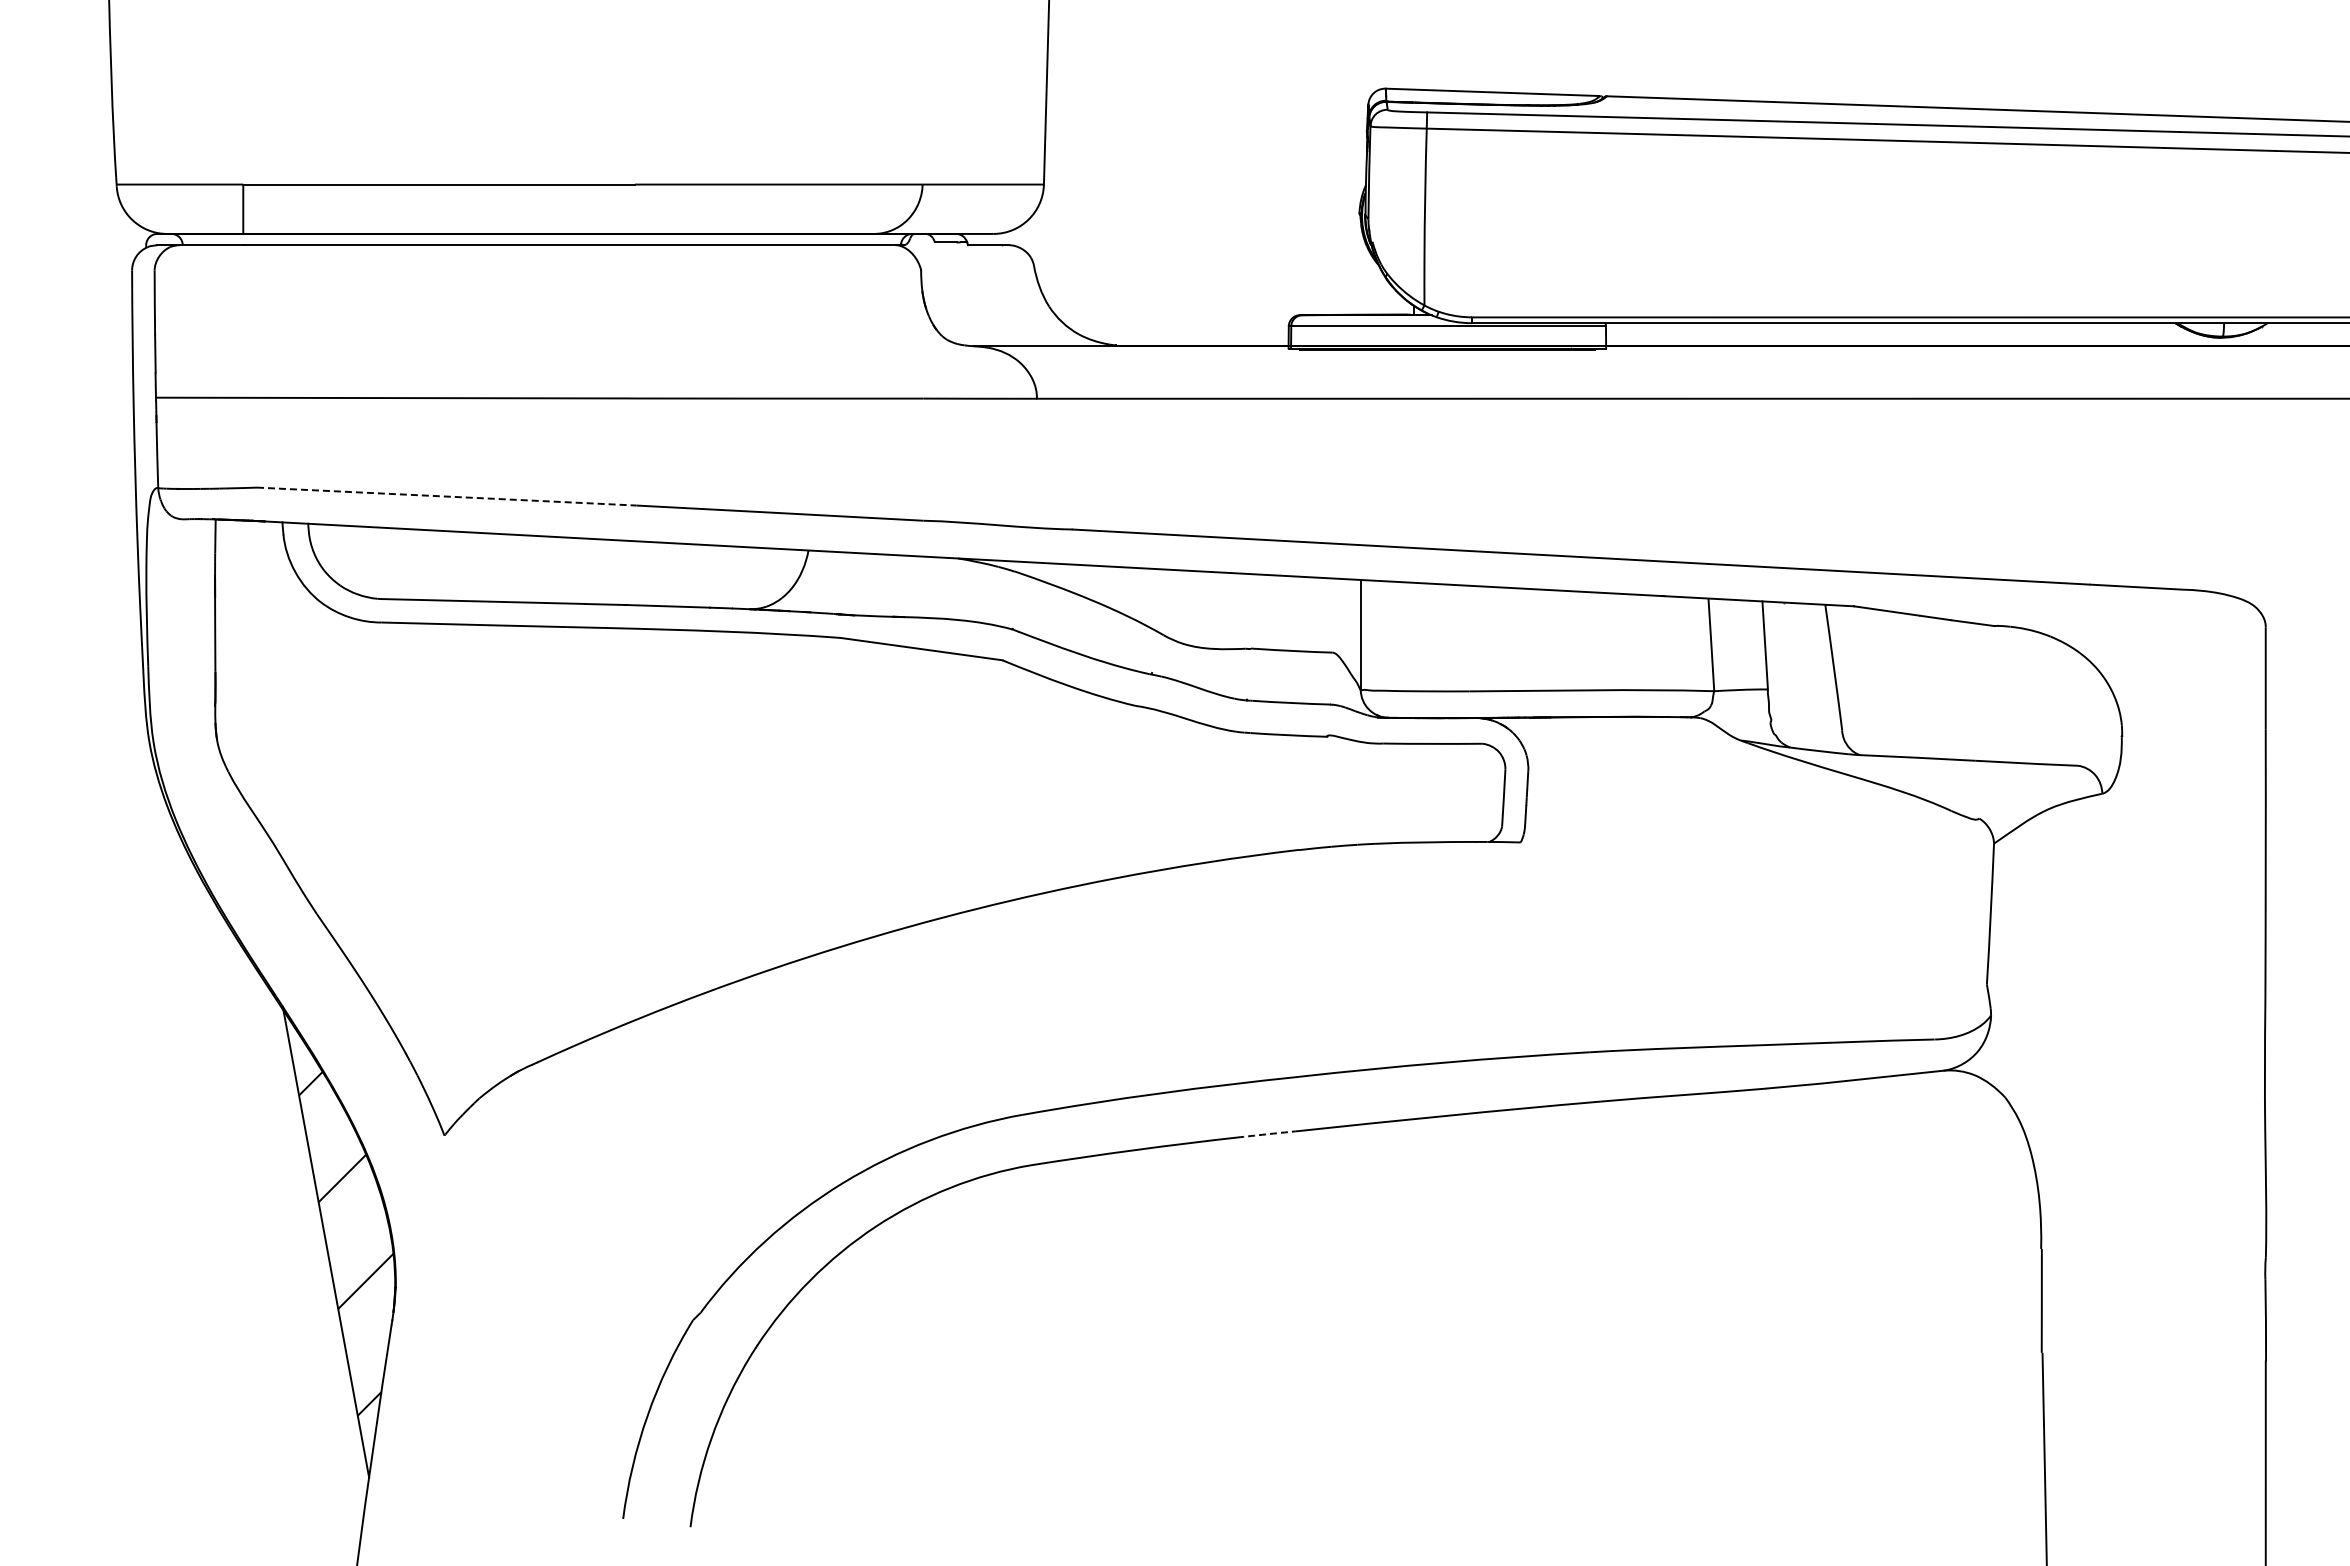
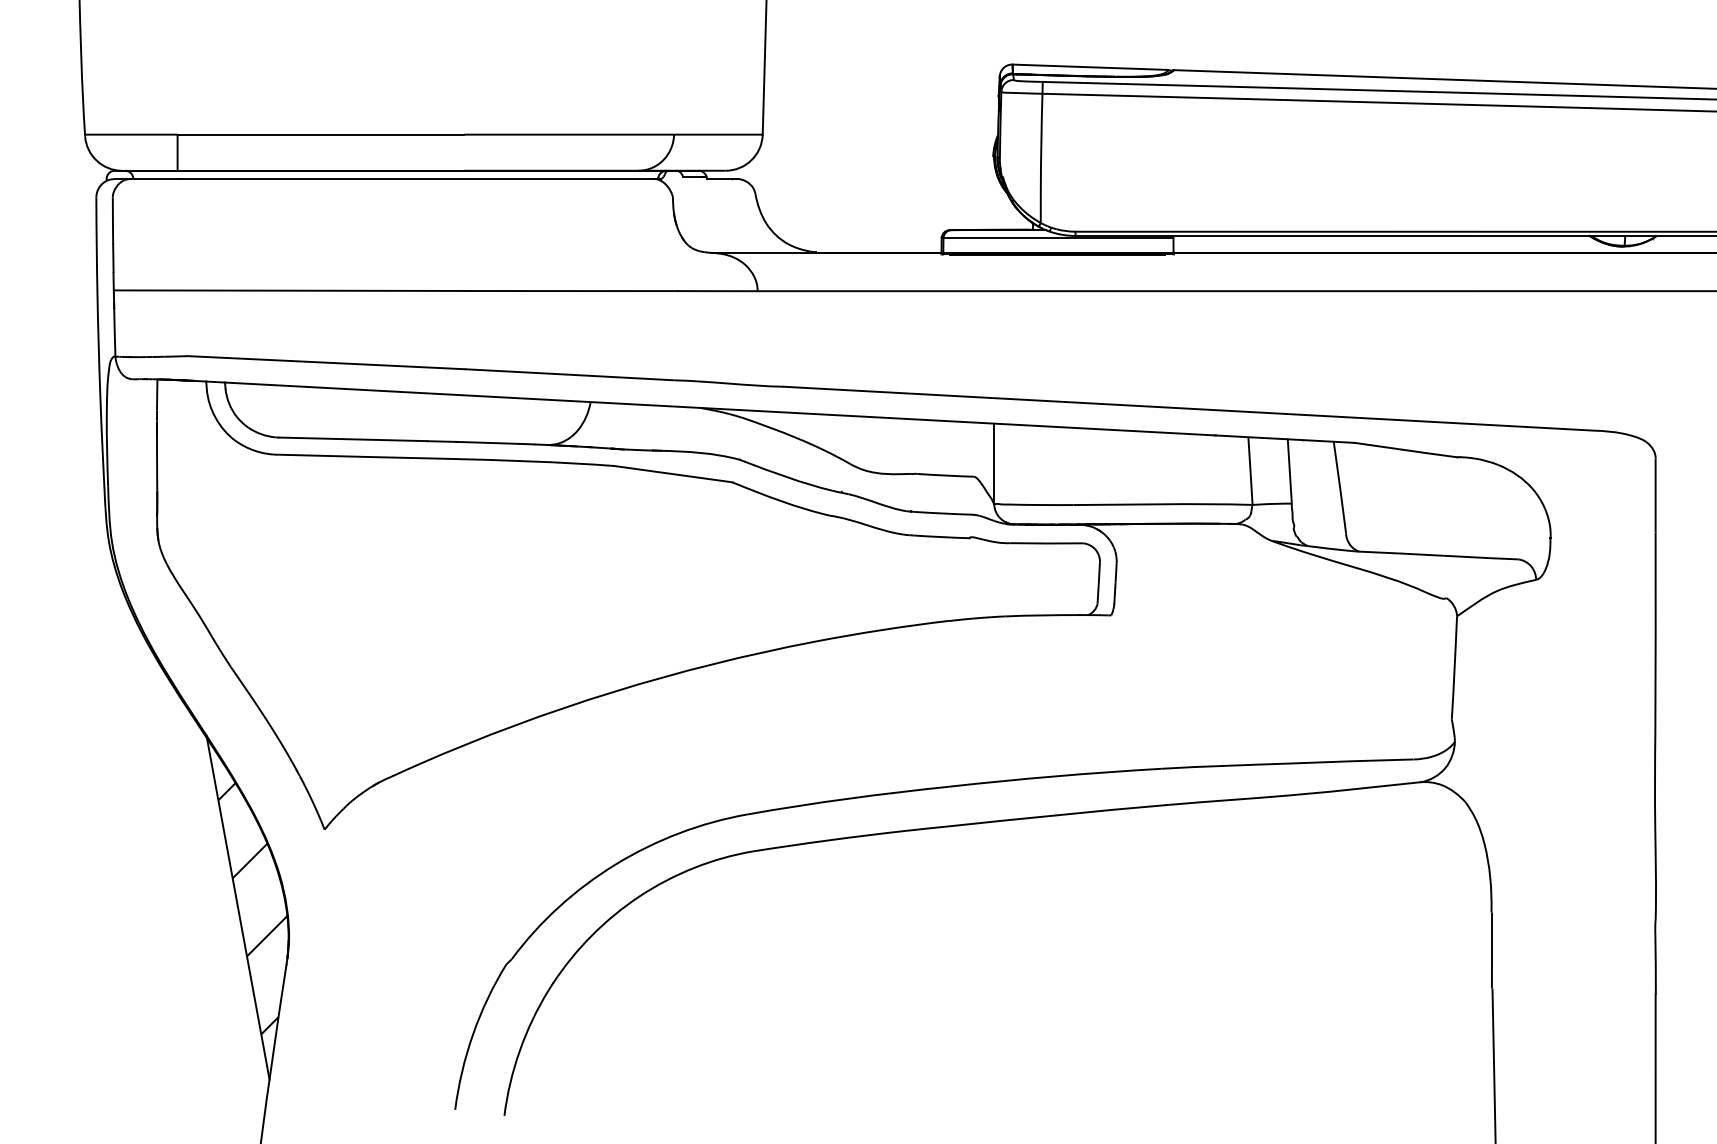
line: (446, 496) -> (326, 362), dashed -> solid
arc: (1269, 1134) -> (927, 828), dashed -> solid

